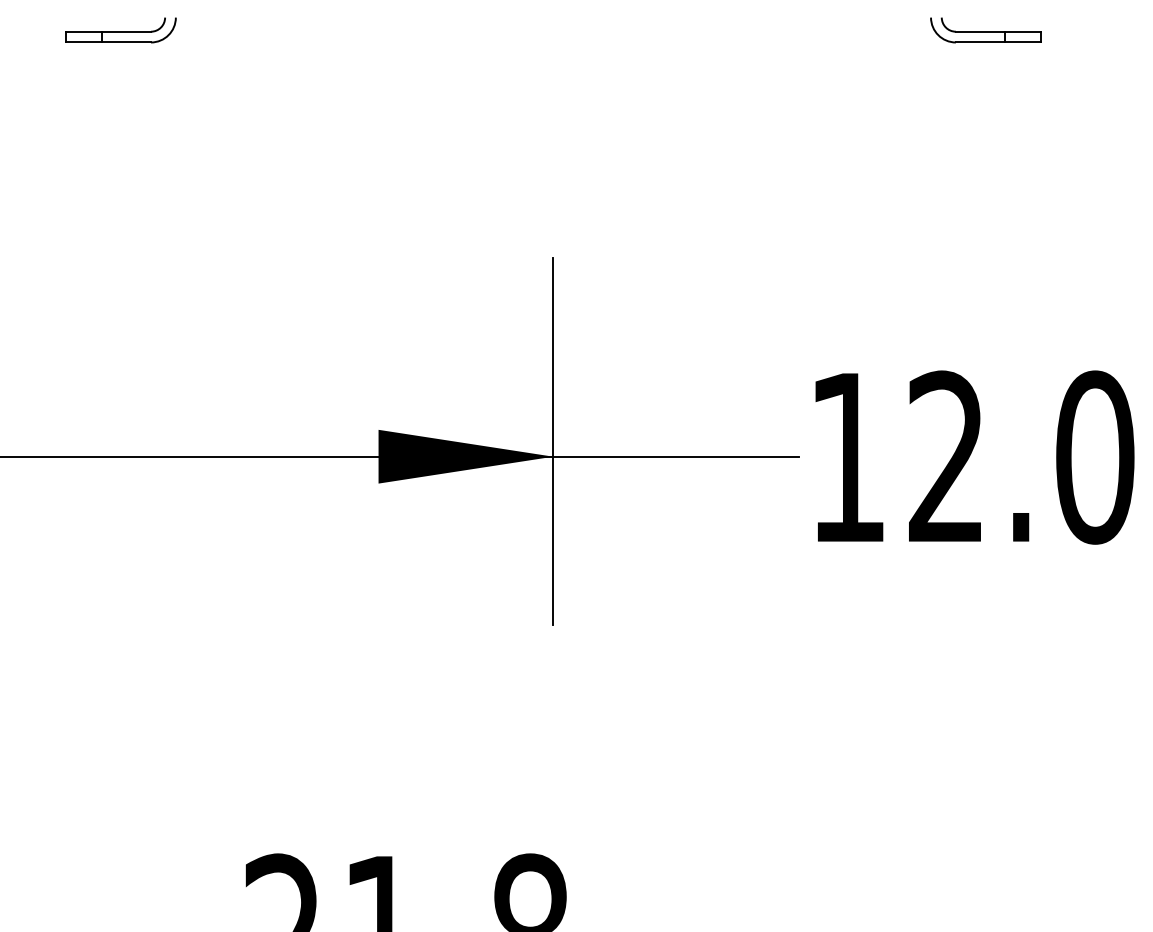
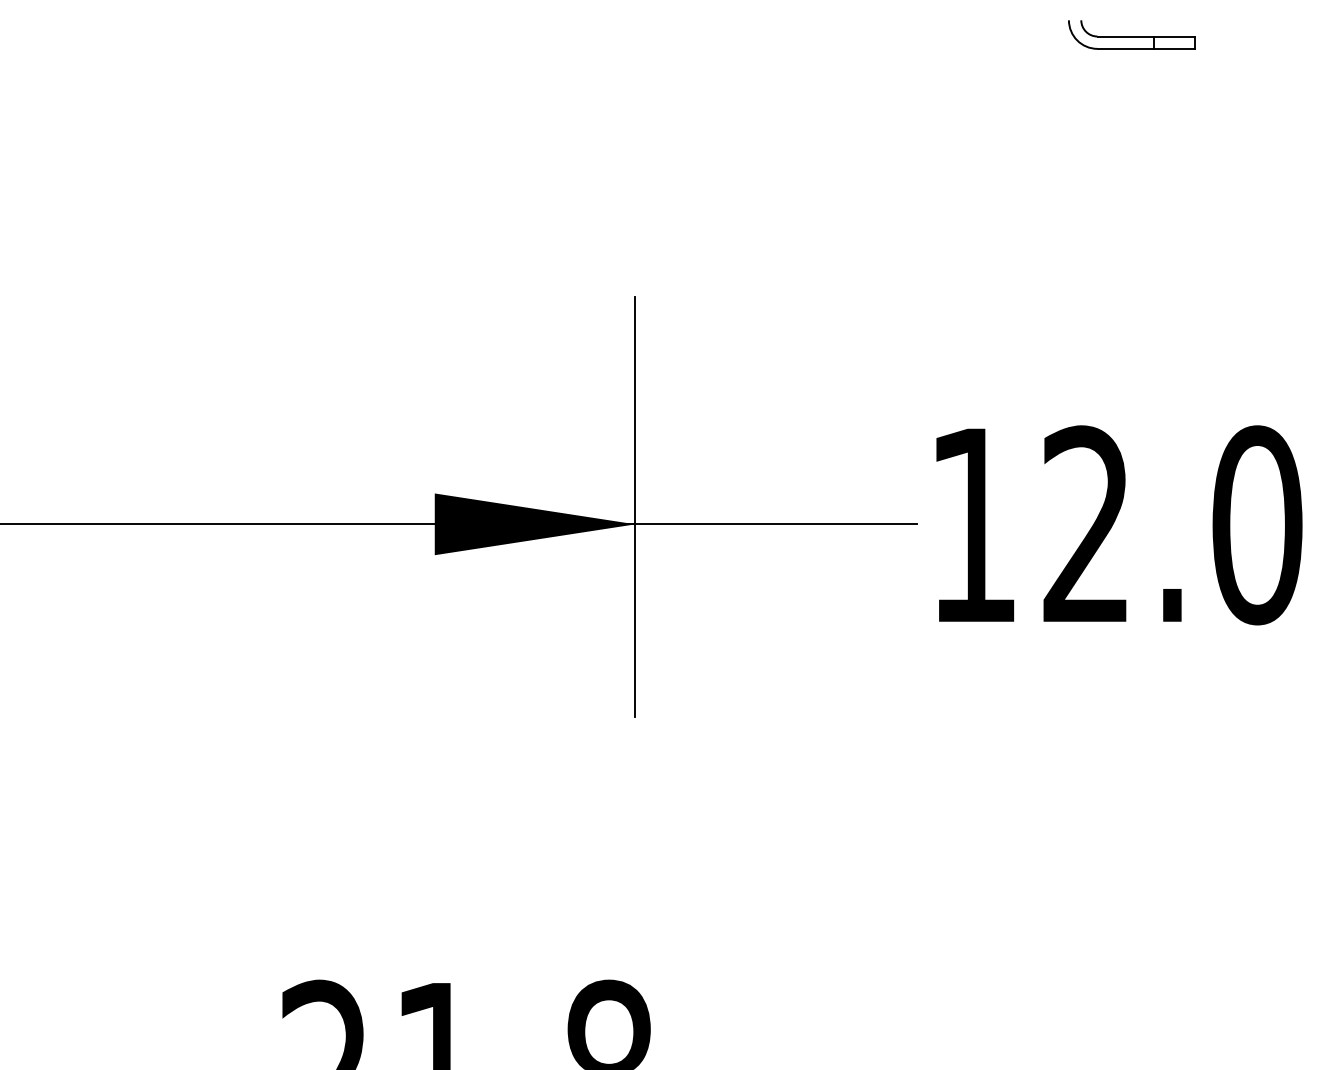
part: (120, 29) -> (138, 34), removed

